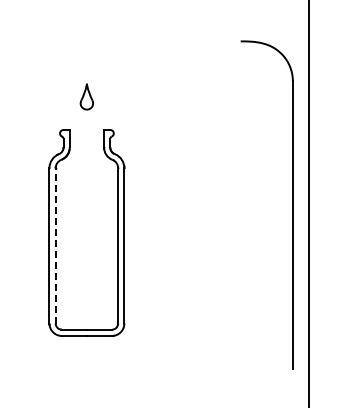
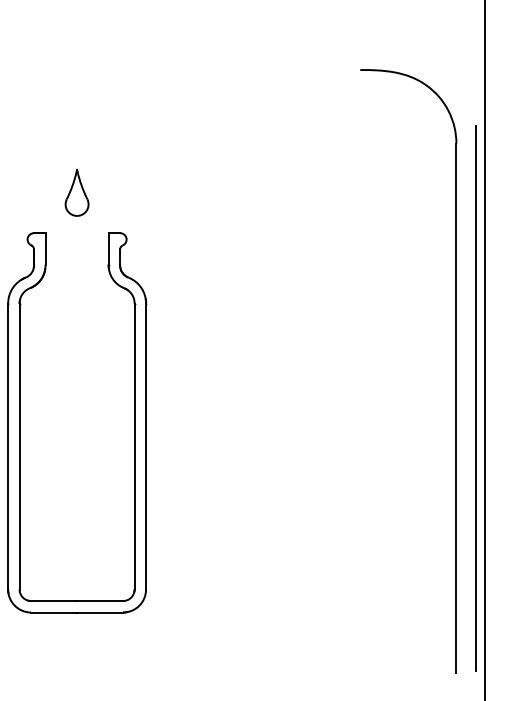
part: (86, 96) -> (76, 191), moved
line: (303, 219) -> (475, 398), added
line: (55, 245) -> (19, 445), dashed -> solid

